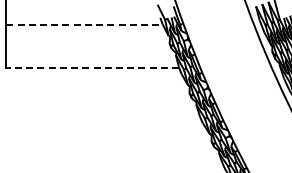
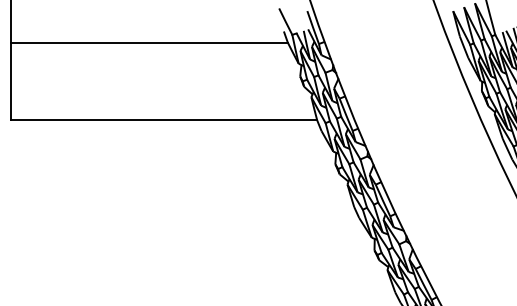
line: (85, 24) -> (151, 43), dashed -> solid
line: (92, 67) -> (163, 119), dashed -> solid

